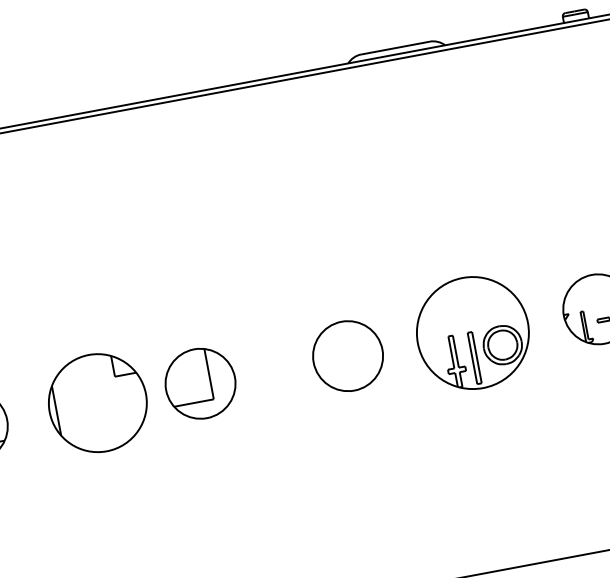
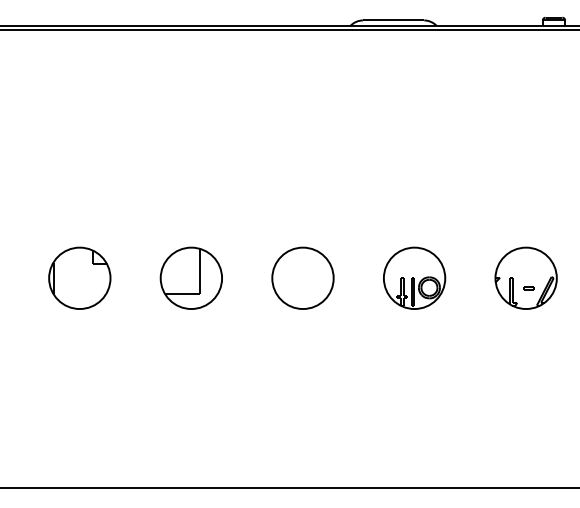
part: (472, 331) -> (414, 277), size x0.62
part: (199, 383) -> (190, 277), moved
part: (97, 402) -> (79, 277), size x0.71

